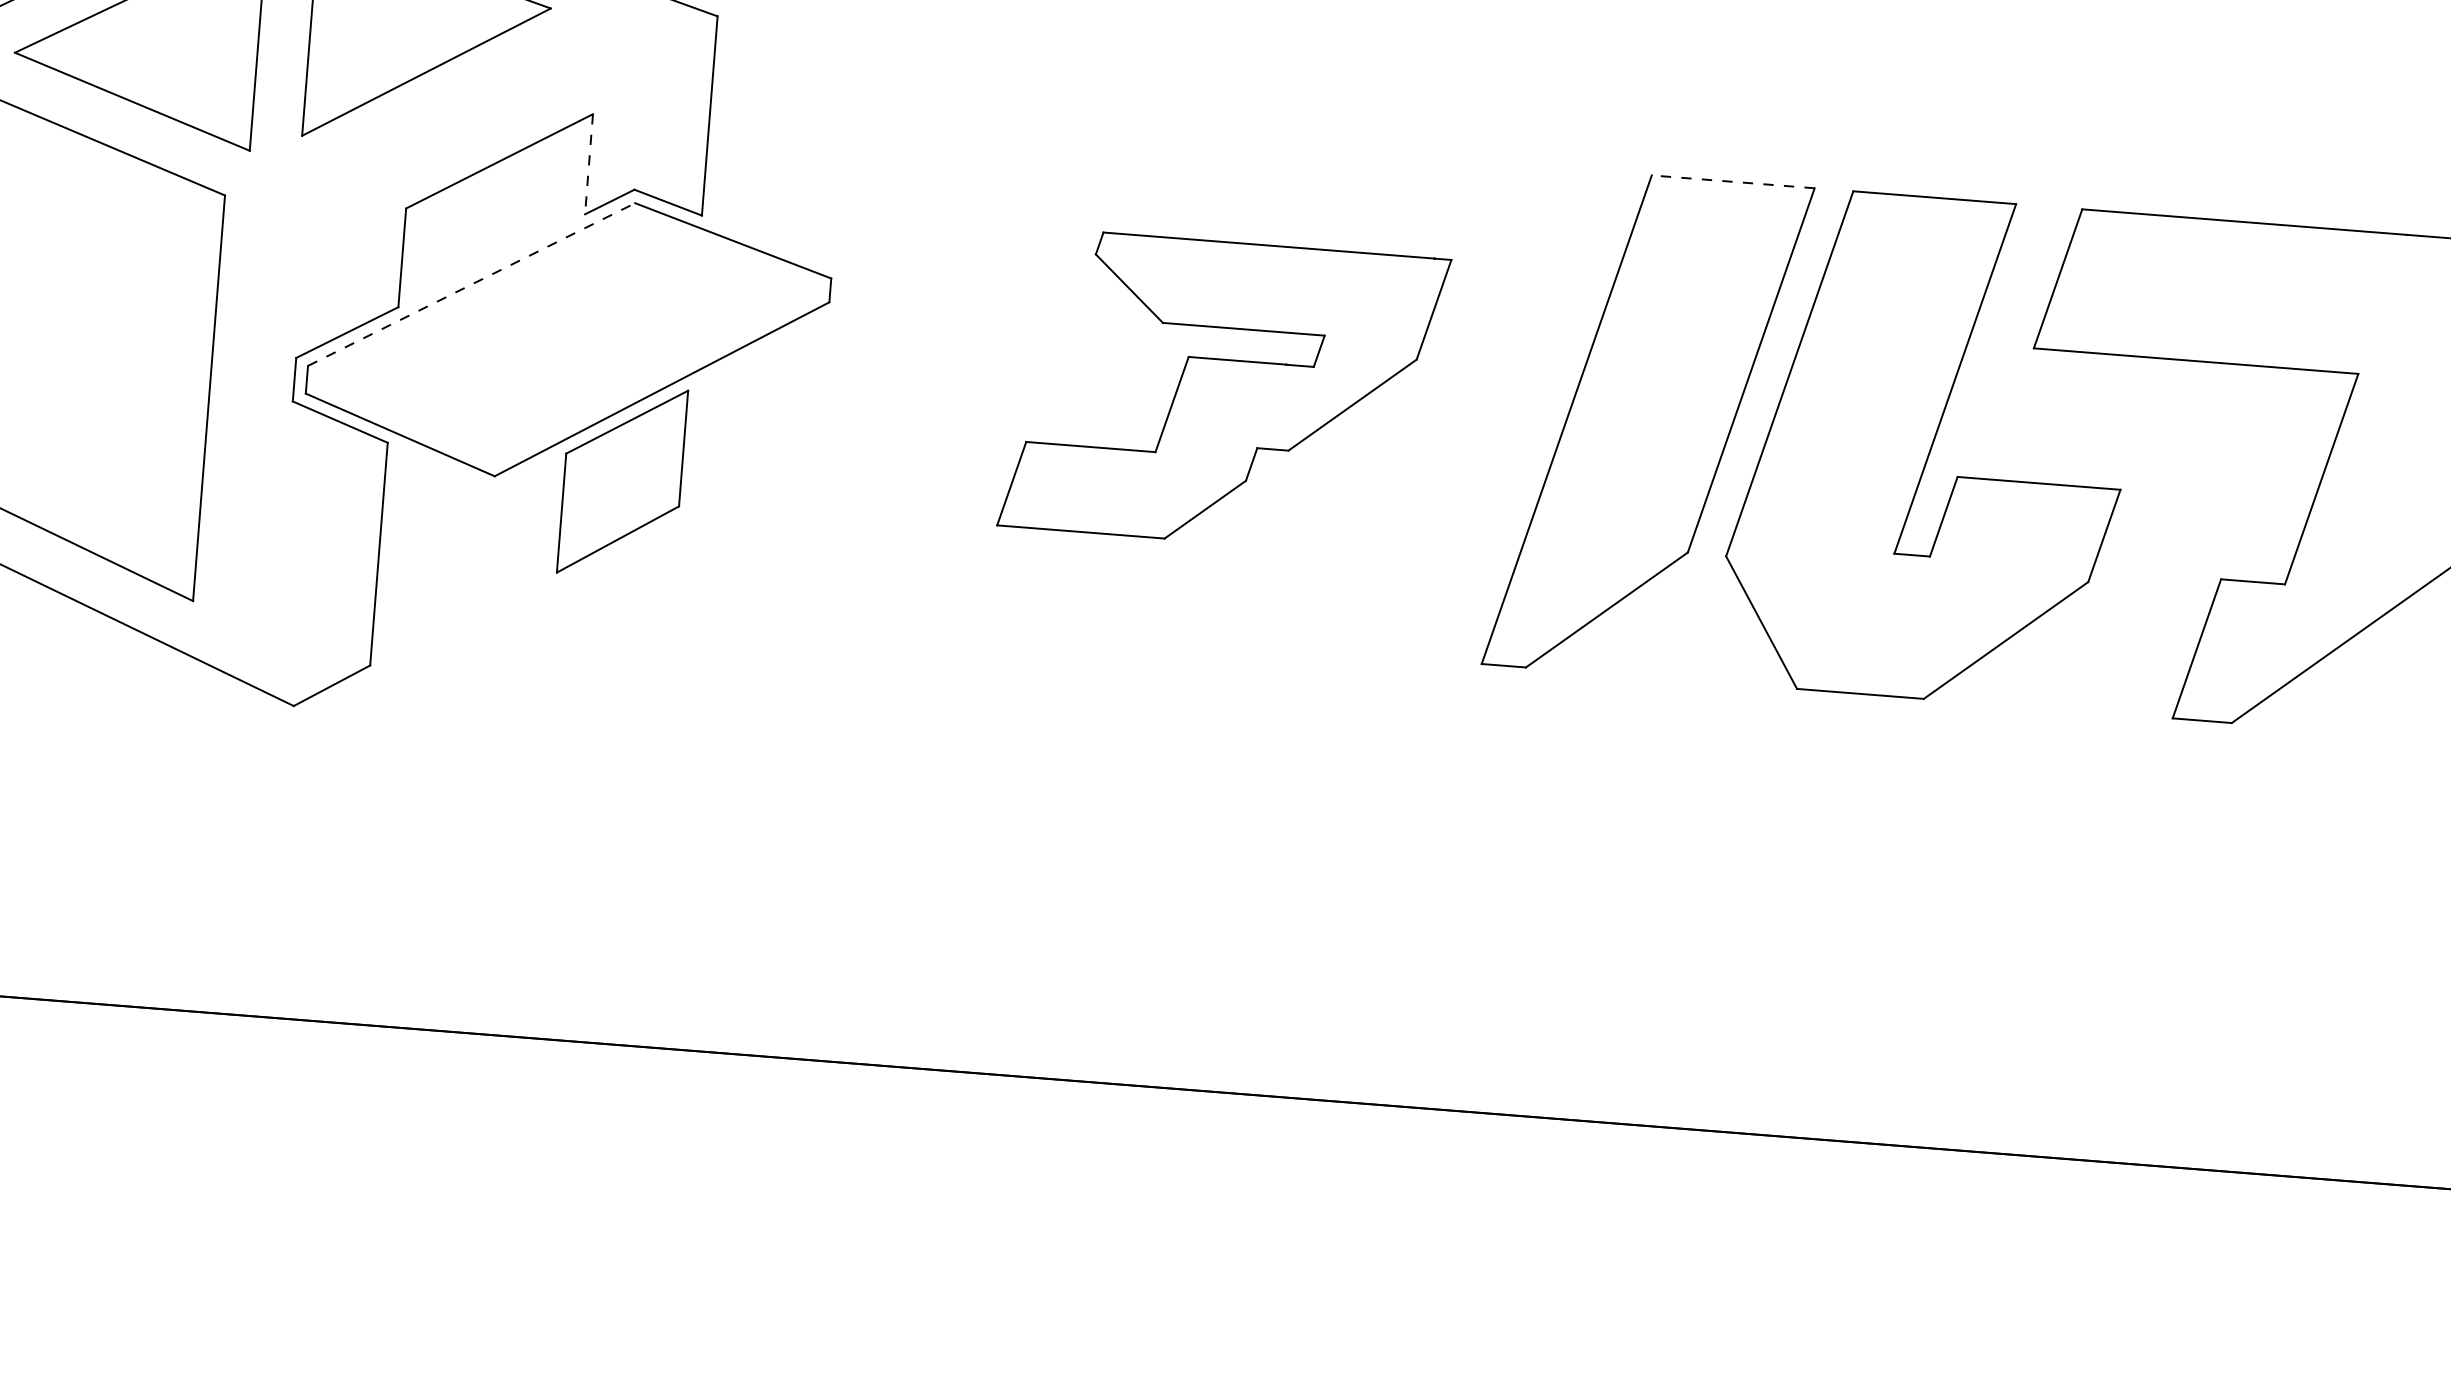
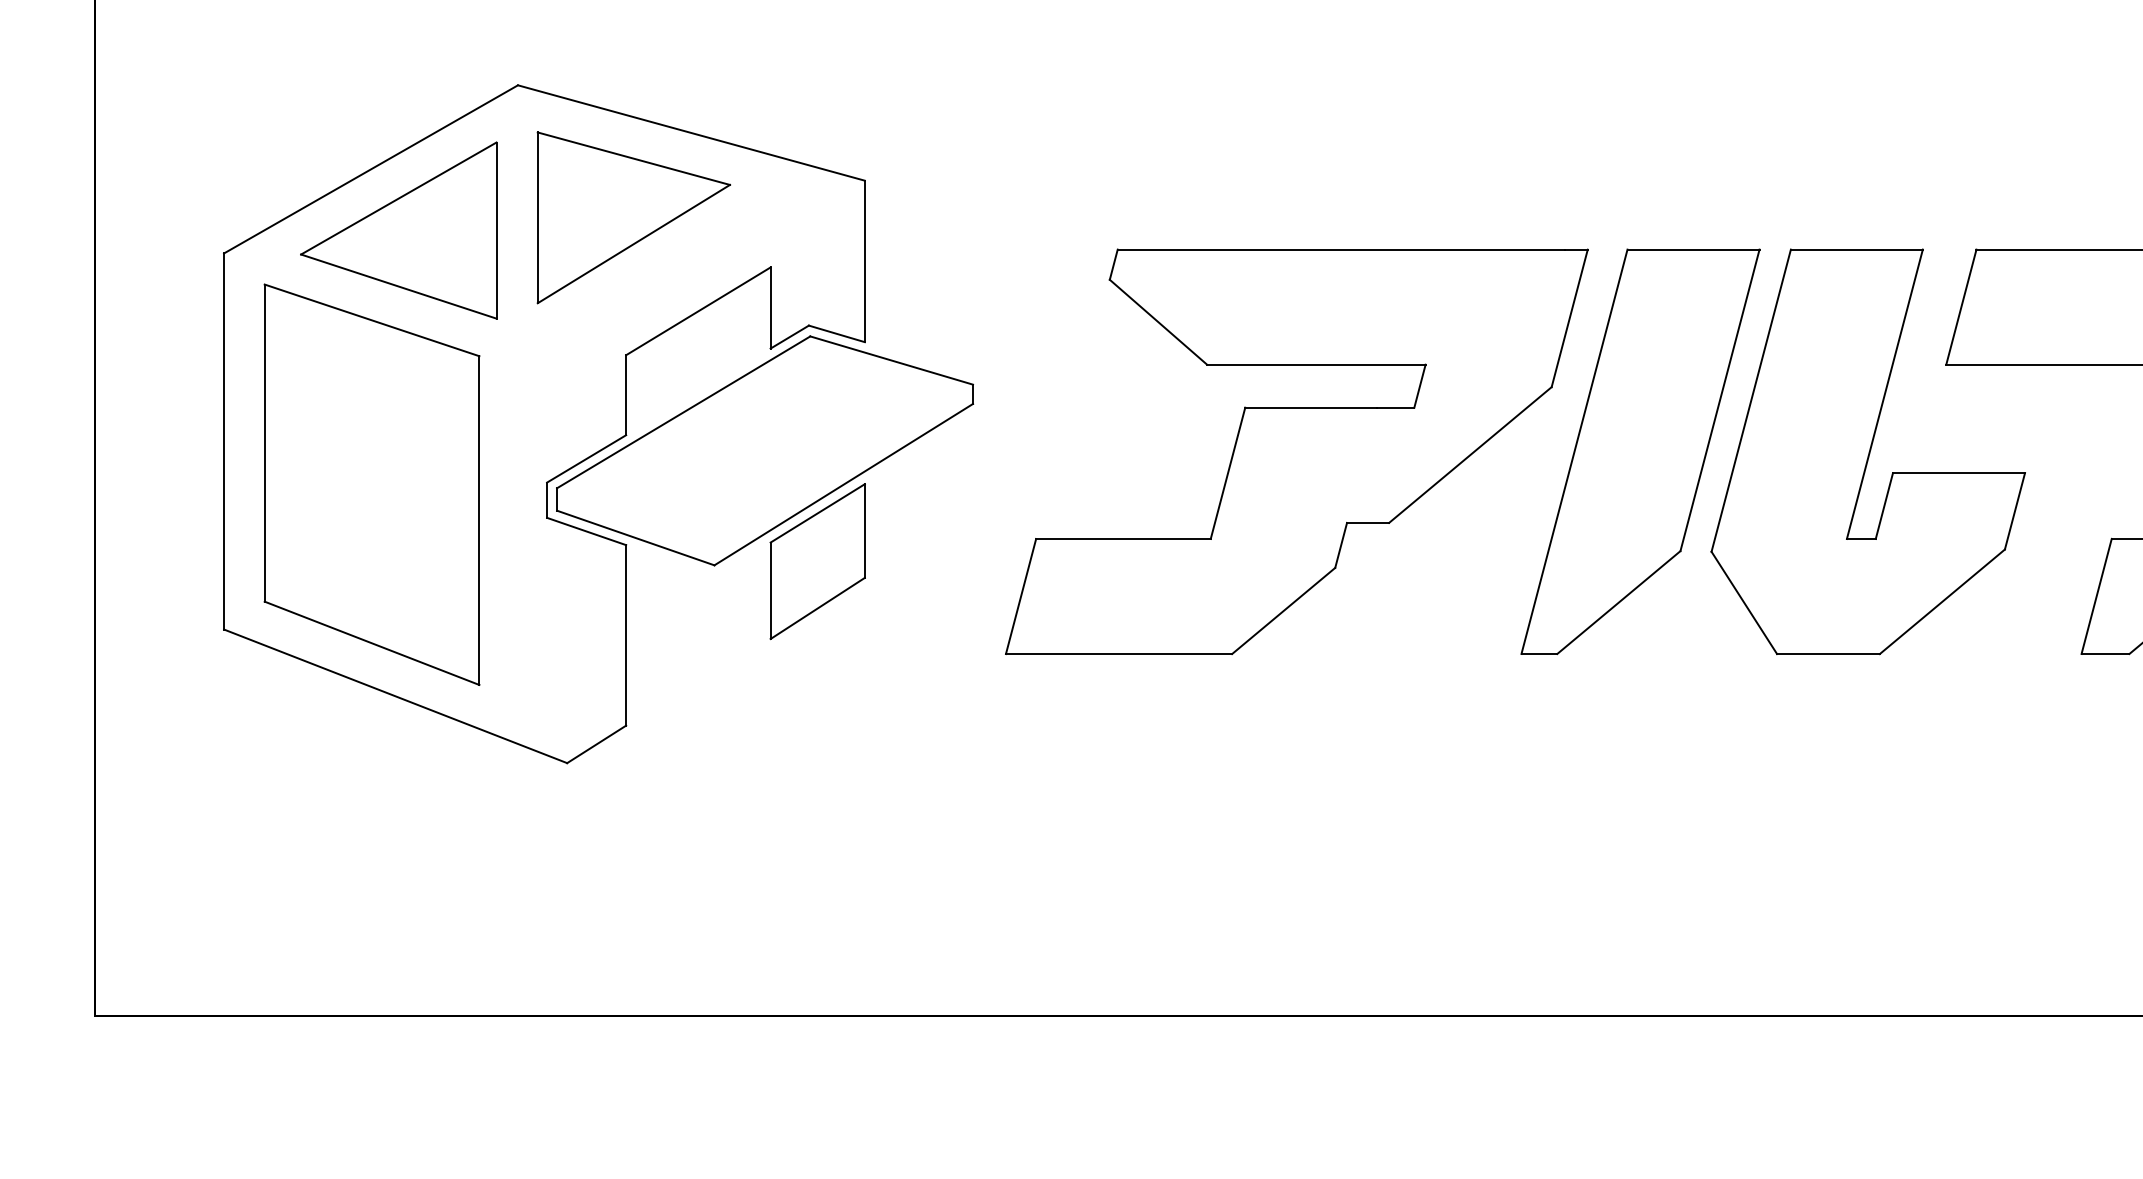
line: (588, 164) -> (770, 308), dashed -> solid
line: (1733, 181) -> (1693, 249), dashed -> solid
line: (471, 284) -> (683, 412), dashed -> solid
part: (1223, 392) -> (1296, 451), size x1.67

